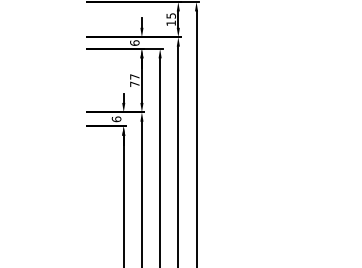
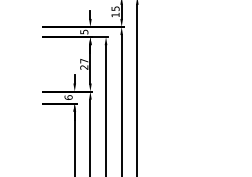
text: (134, 42) -> (84, 31), 6 -> 5
text: (134, 84) -> (84, 67), 77 -> 27

